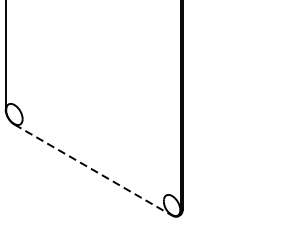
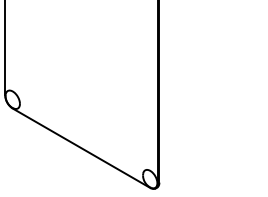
line: (93, 170) -> (81, 148), dashed -> solid

